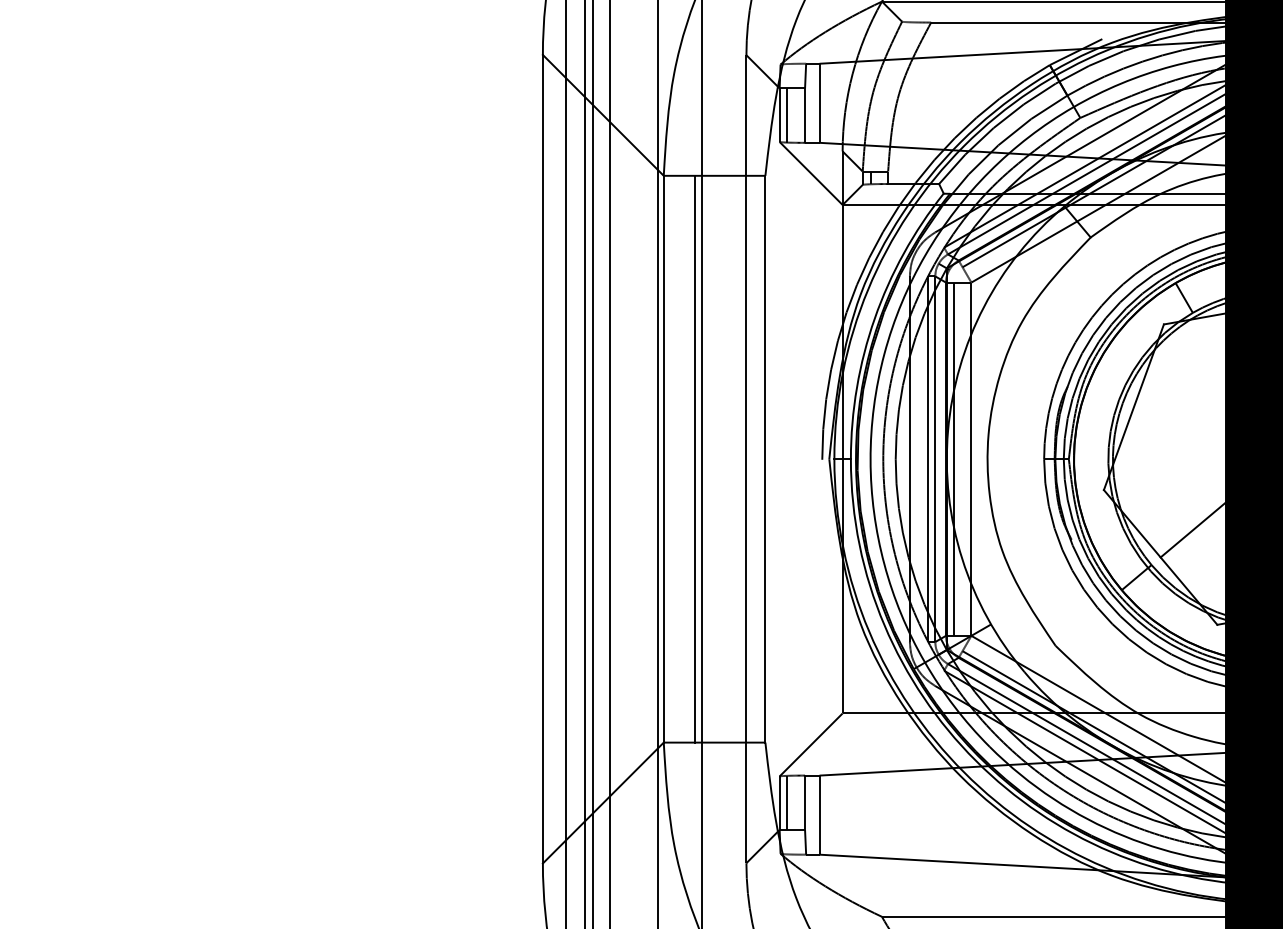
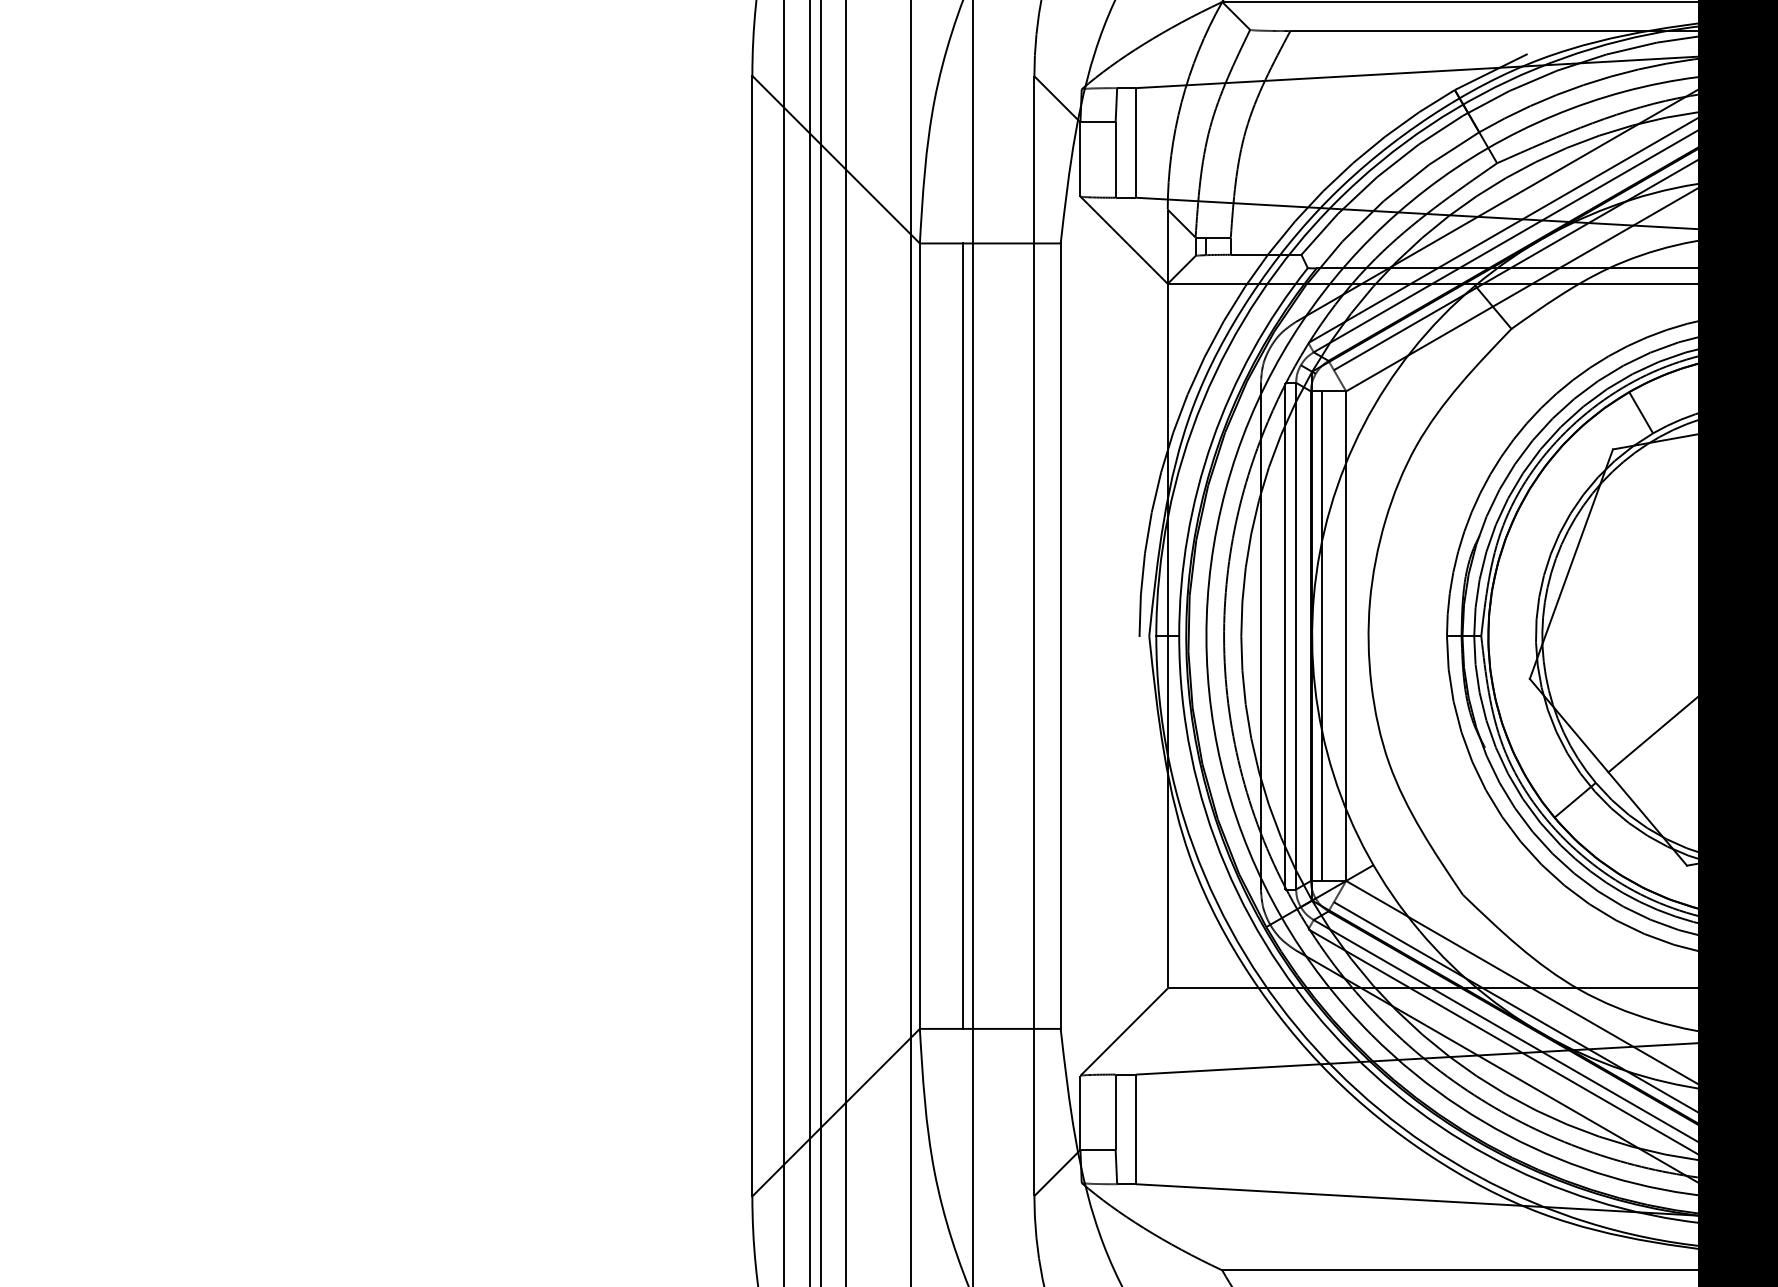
line: (787, 115) -> (1091, 159), removed
line: (787, 802) -> (1091, 1112), removed

